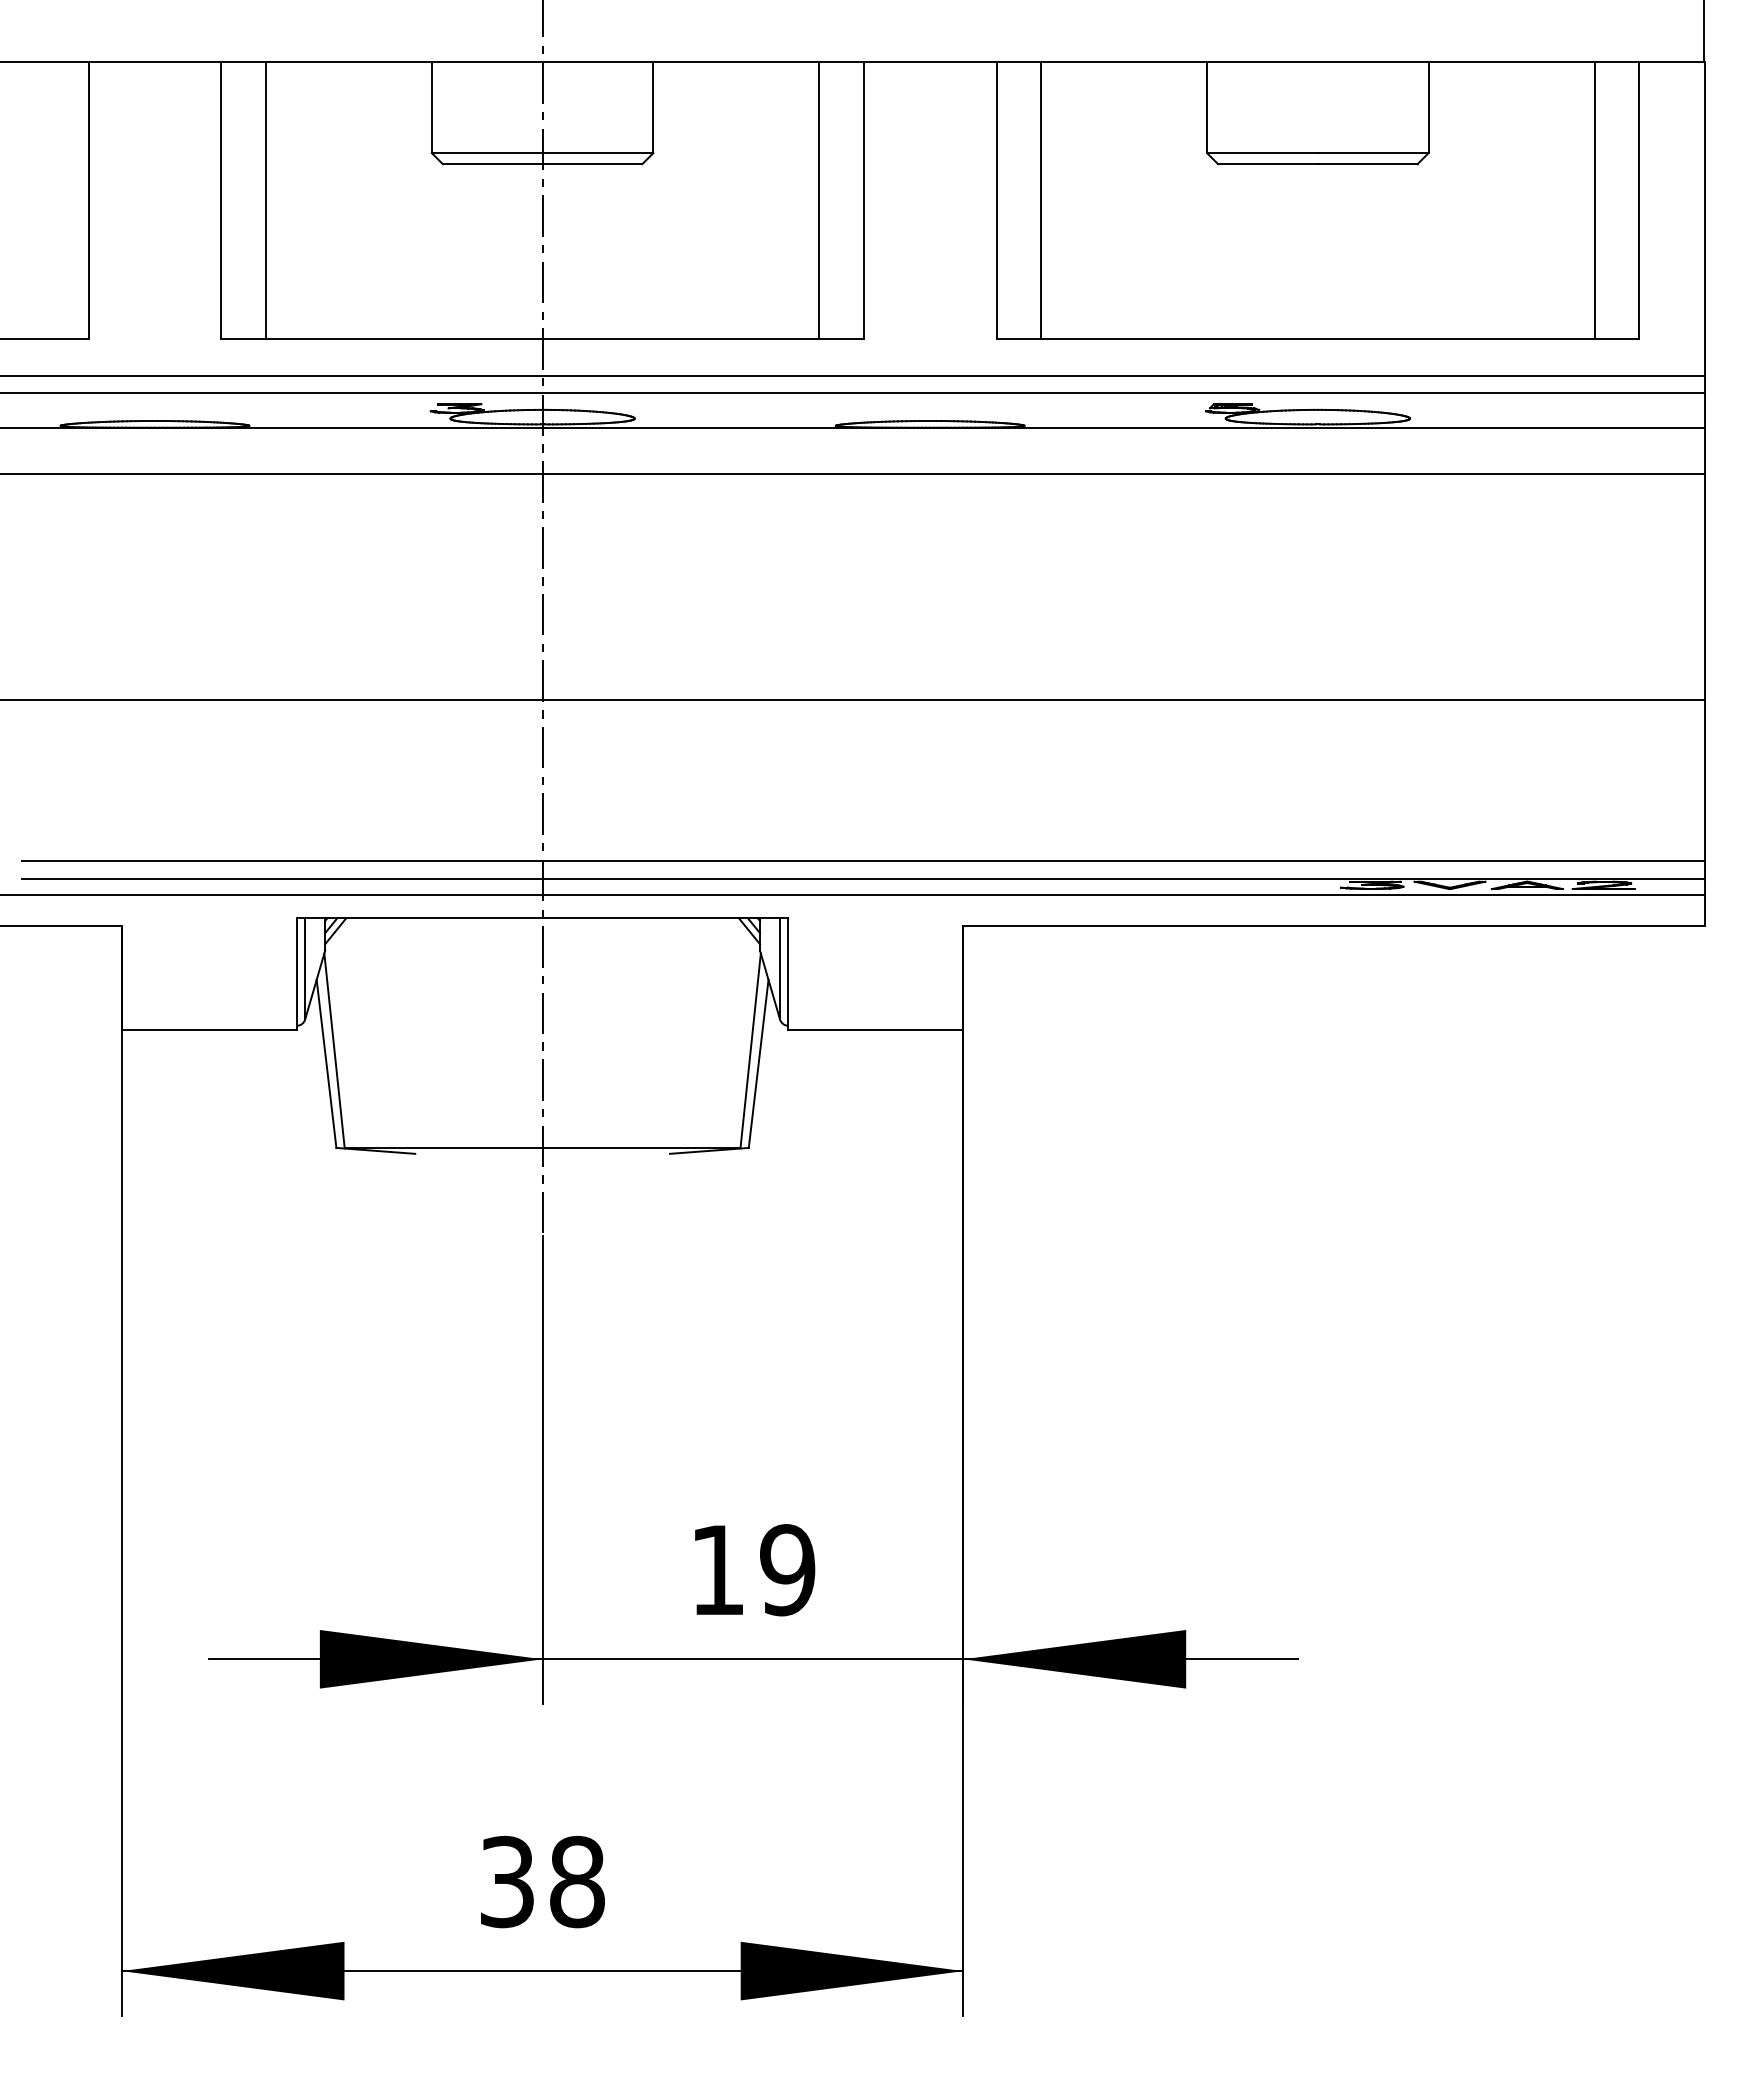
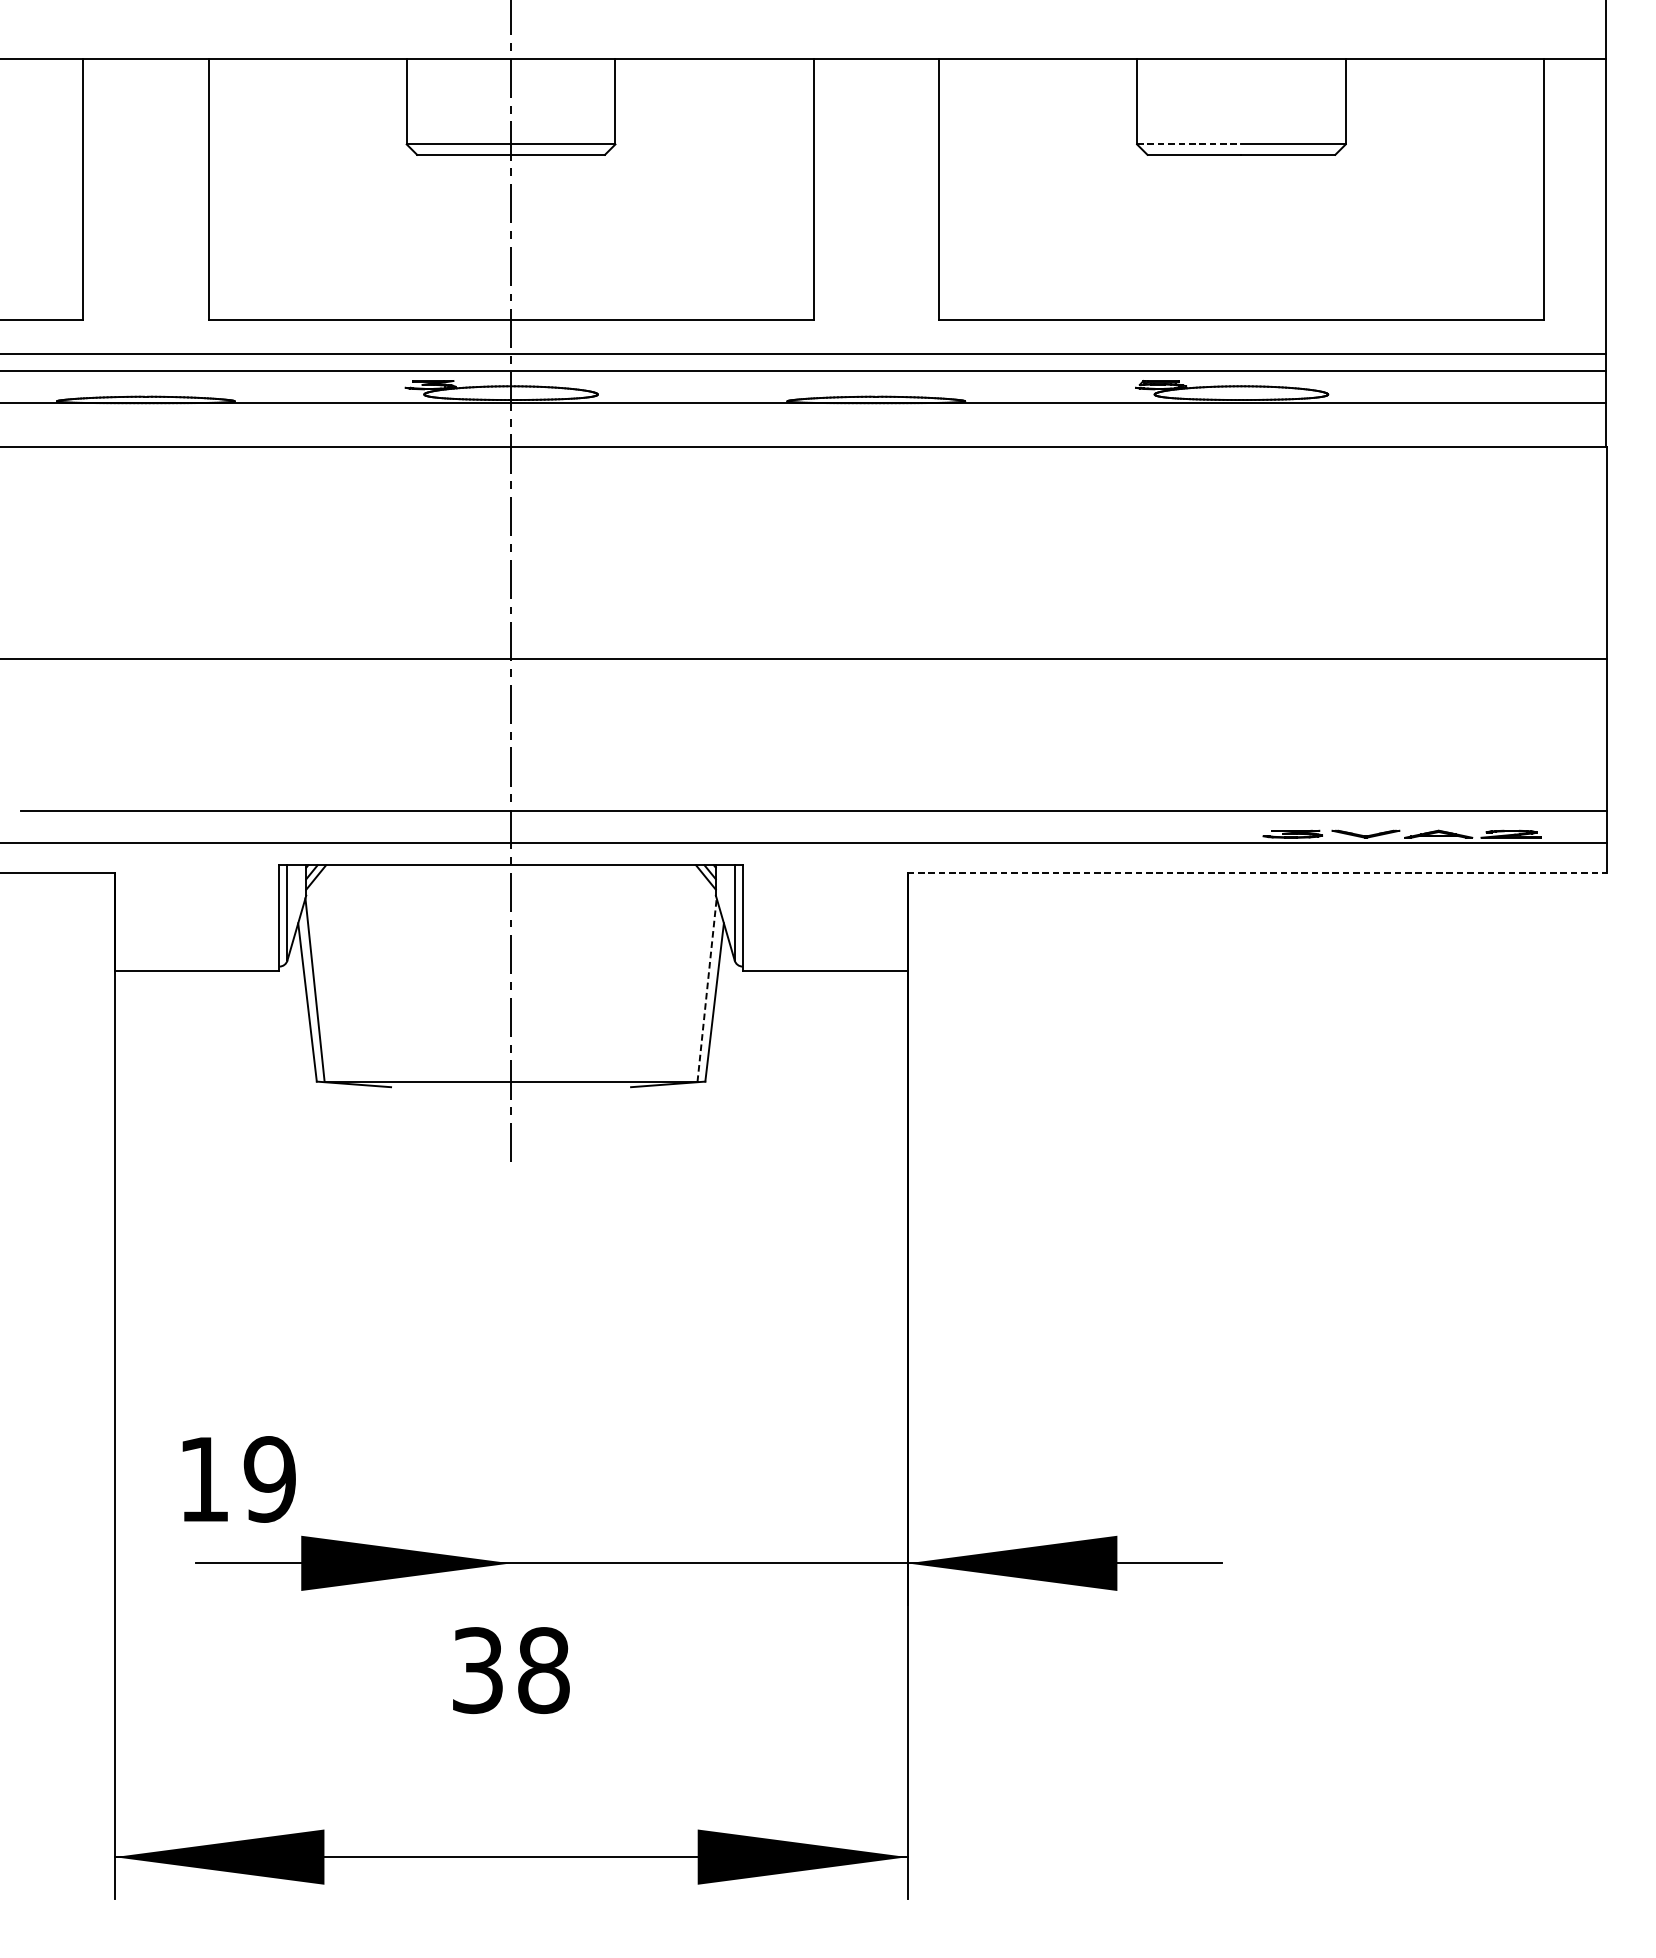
line: (1262, 153) -> (1189, 144), solid -> dashed
line: (265, 200) -> (250, 189), removed
line: (819, 200) -> (771, 189), removed
line: (1040, 200) -> (980, 189), removed
line: (1594, 200) -> (1502, 189), removed
line: (863, 878) -> (813, 827), removed
line: (1334, 926) -> (1257, 873), solid -> dashed
line: (750, 1050) -> (706, 989), solid -> dashed
line: (542, 1469) -> (510, 1384), removed
text: (755, 1570) -> (239, 1479), moved
text: (542, 1881) -> (510, 1670), moved

